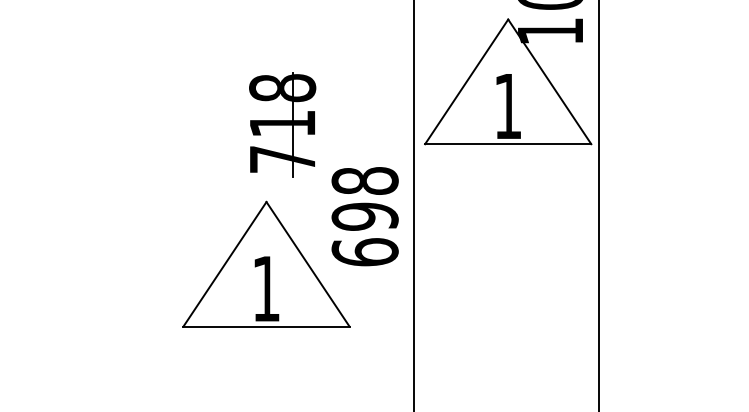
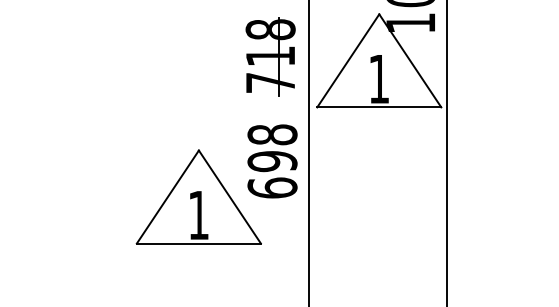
part: (282, 124) -> (270, 56), moved

